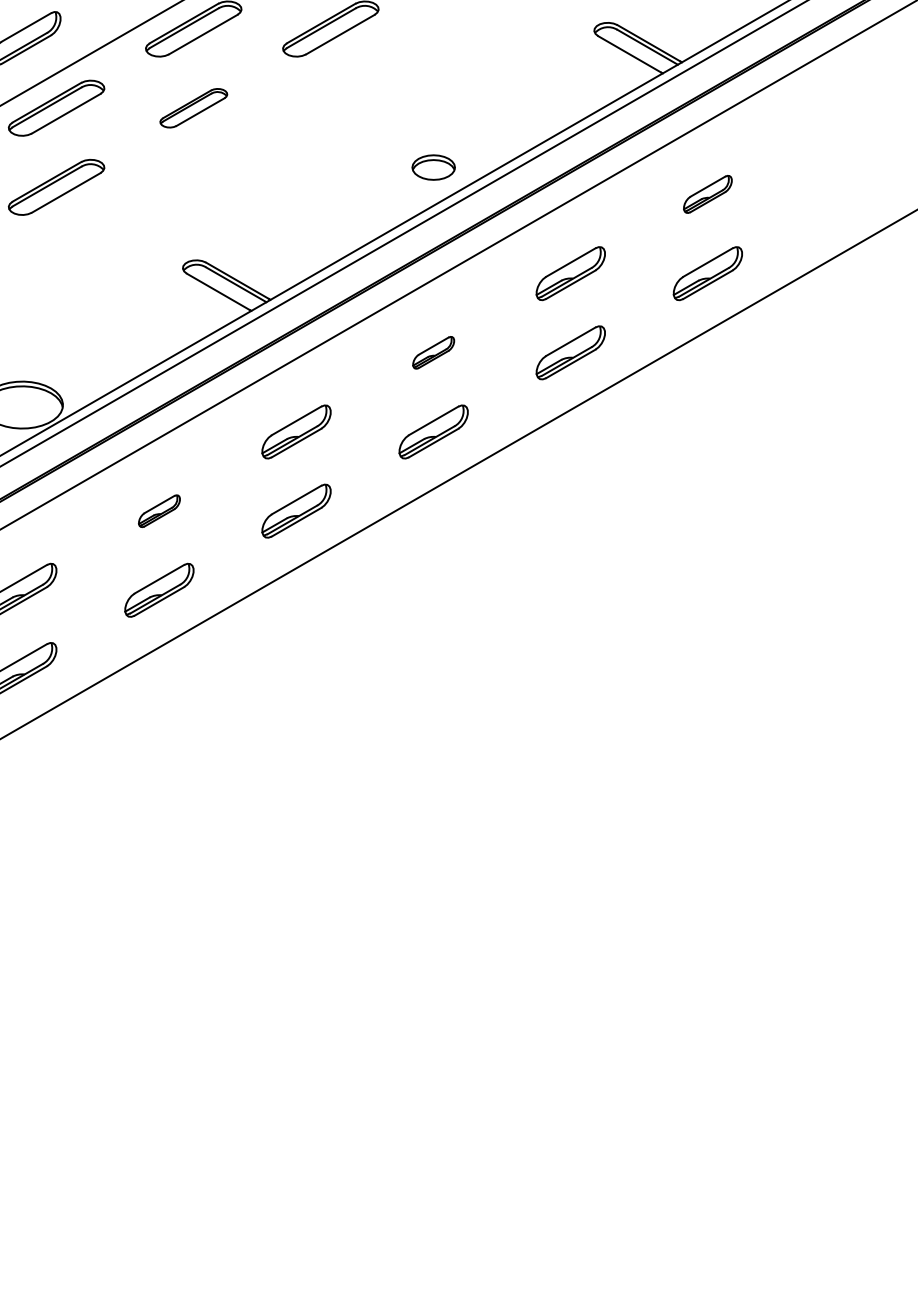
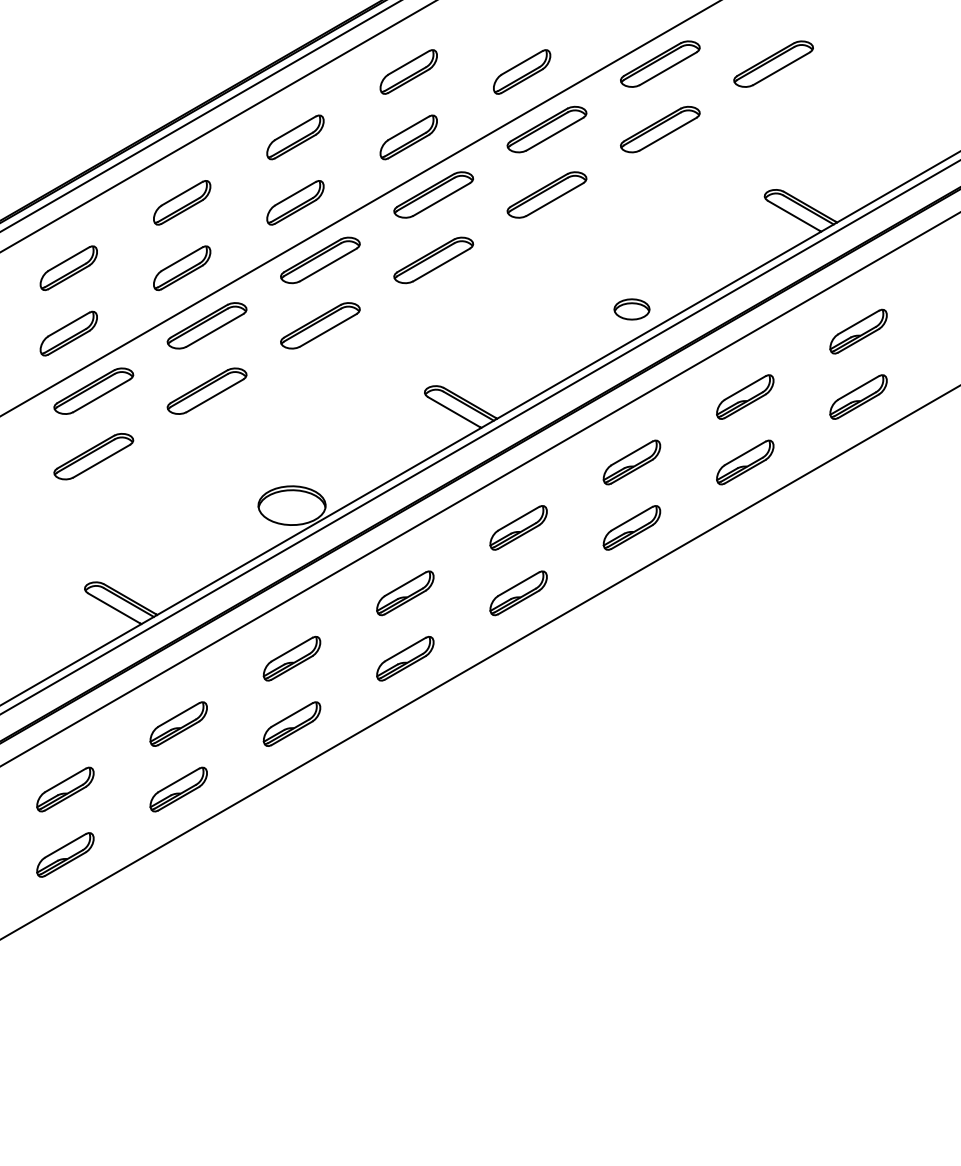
part: (193, 108) -> (433, 260), size x1.43
part: (707, 194) -> (858, 331), size x1.43
part: (433, 352) -> (631, 462), size x1.67
part: (159, 511) -> (405, 593), size x1.67

